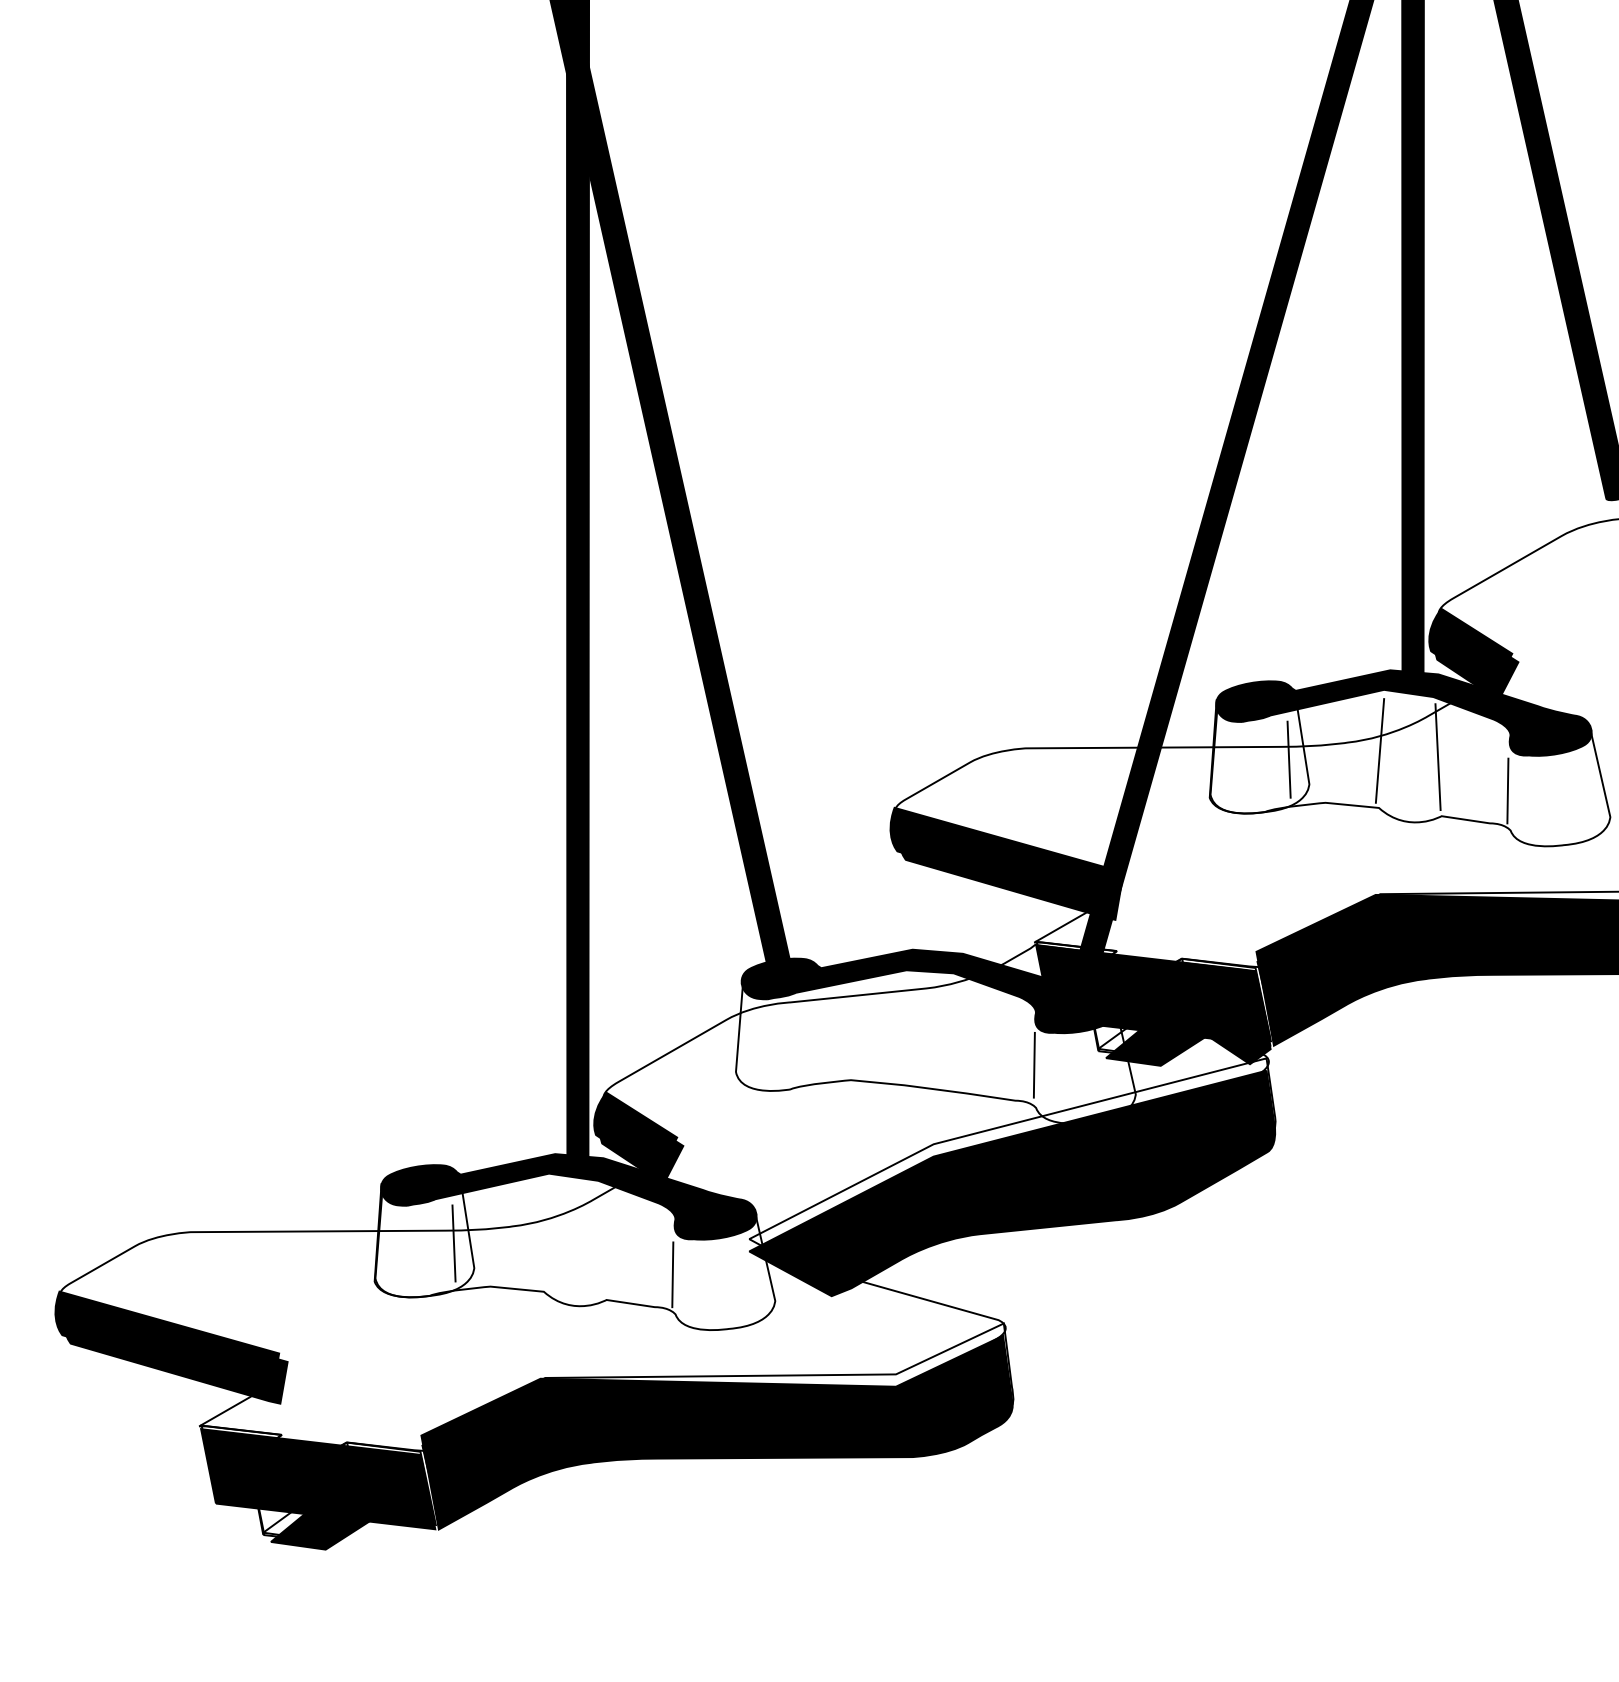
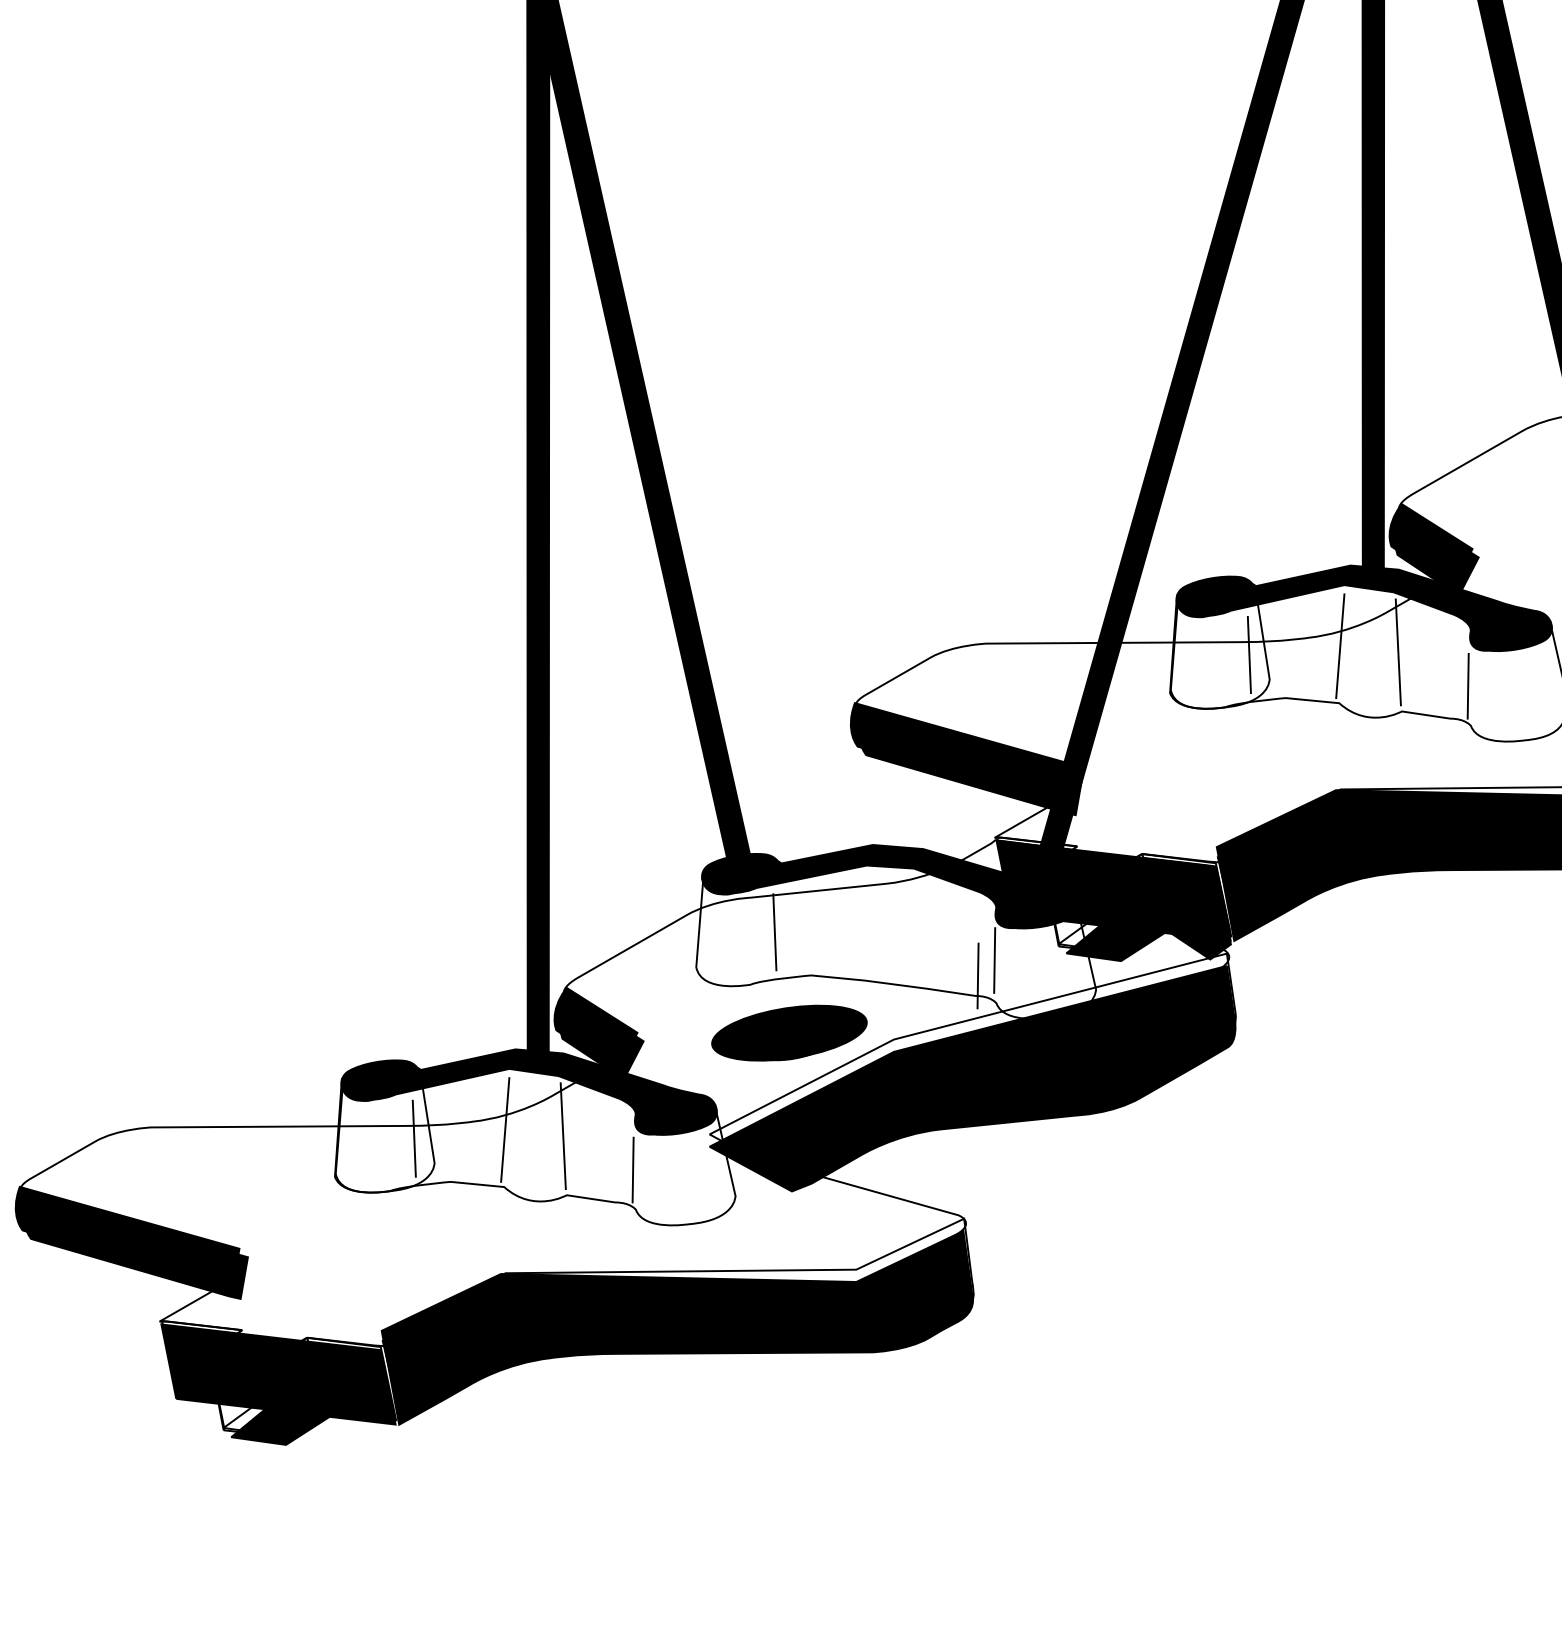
line: (814, 1037) -> (774, 932), added
line: (1017, 1080) -> (977, 975), added
part: (828, 1137) -> (788, 1032), added
line: (544, 1234) -> (504, 1129), added
line: (602, 1240) -> (562, 1135), added

